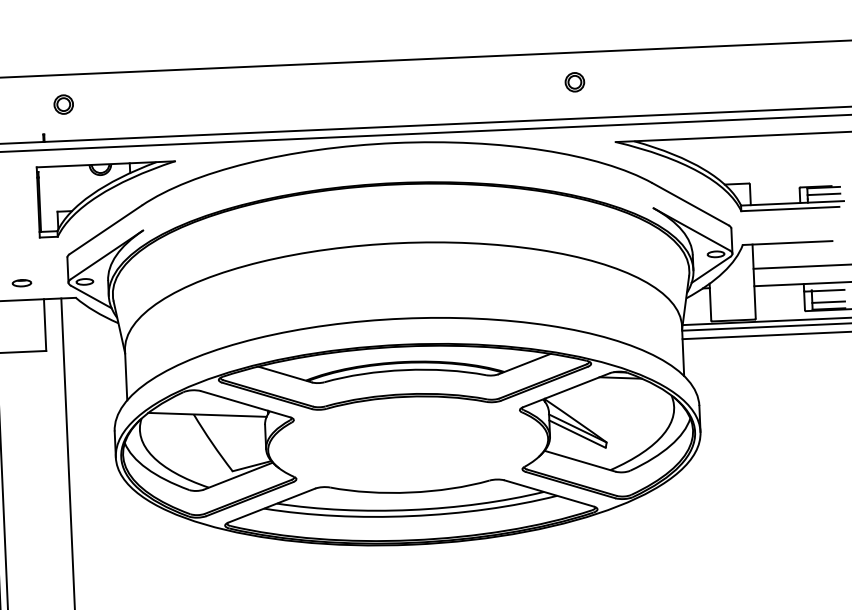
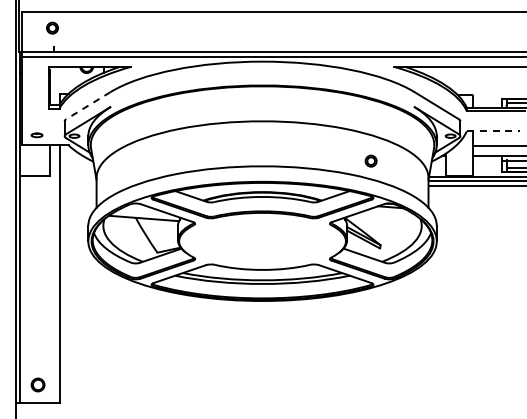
part: (573, 81) -> (370, 160), moved
part: (63, 103) -> (52, 27), moved
line: (106, 229) -> (88, 105), solid -> dashed
line: (787, 243) -> (493, 131), solid -> dashed

